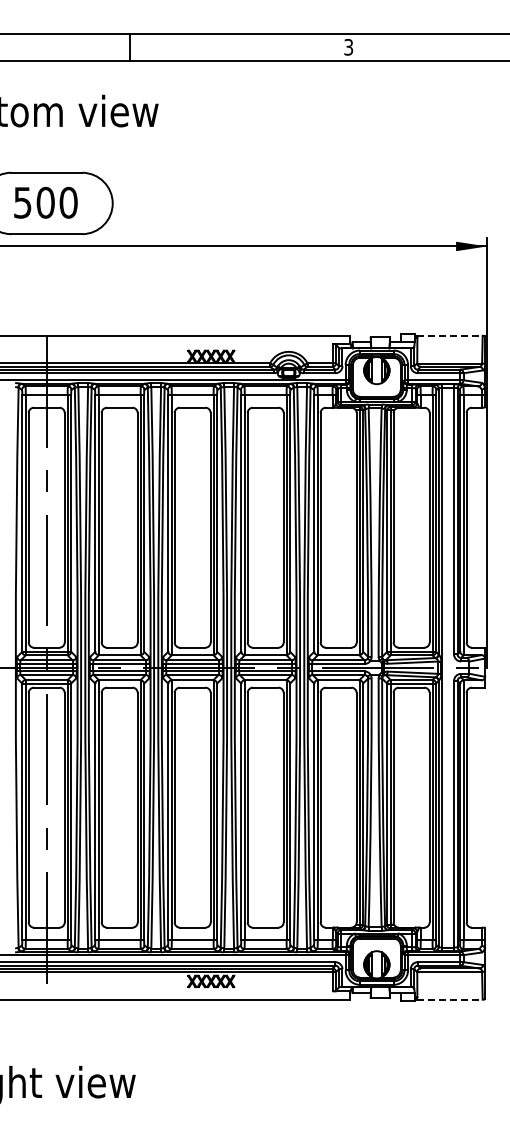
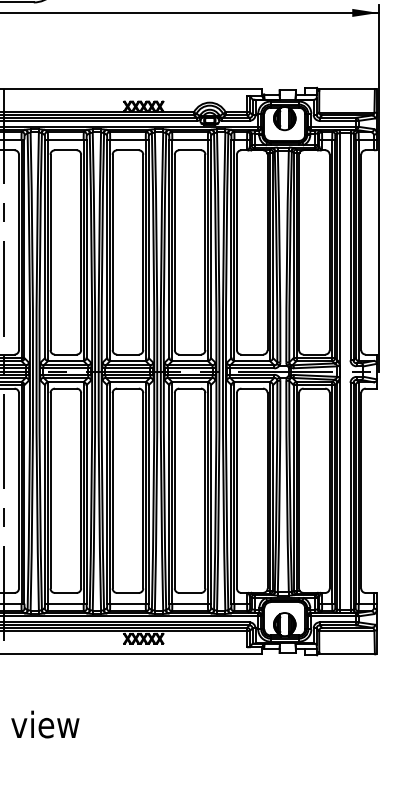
line: (450, 335) -> (347, 88), dashed -> solid
line: (450, 999) -> (347, 654), dashed -> solid

